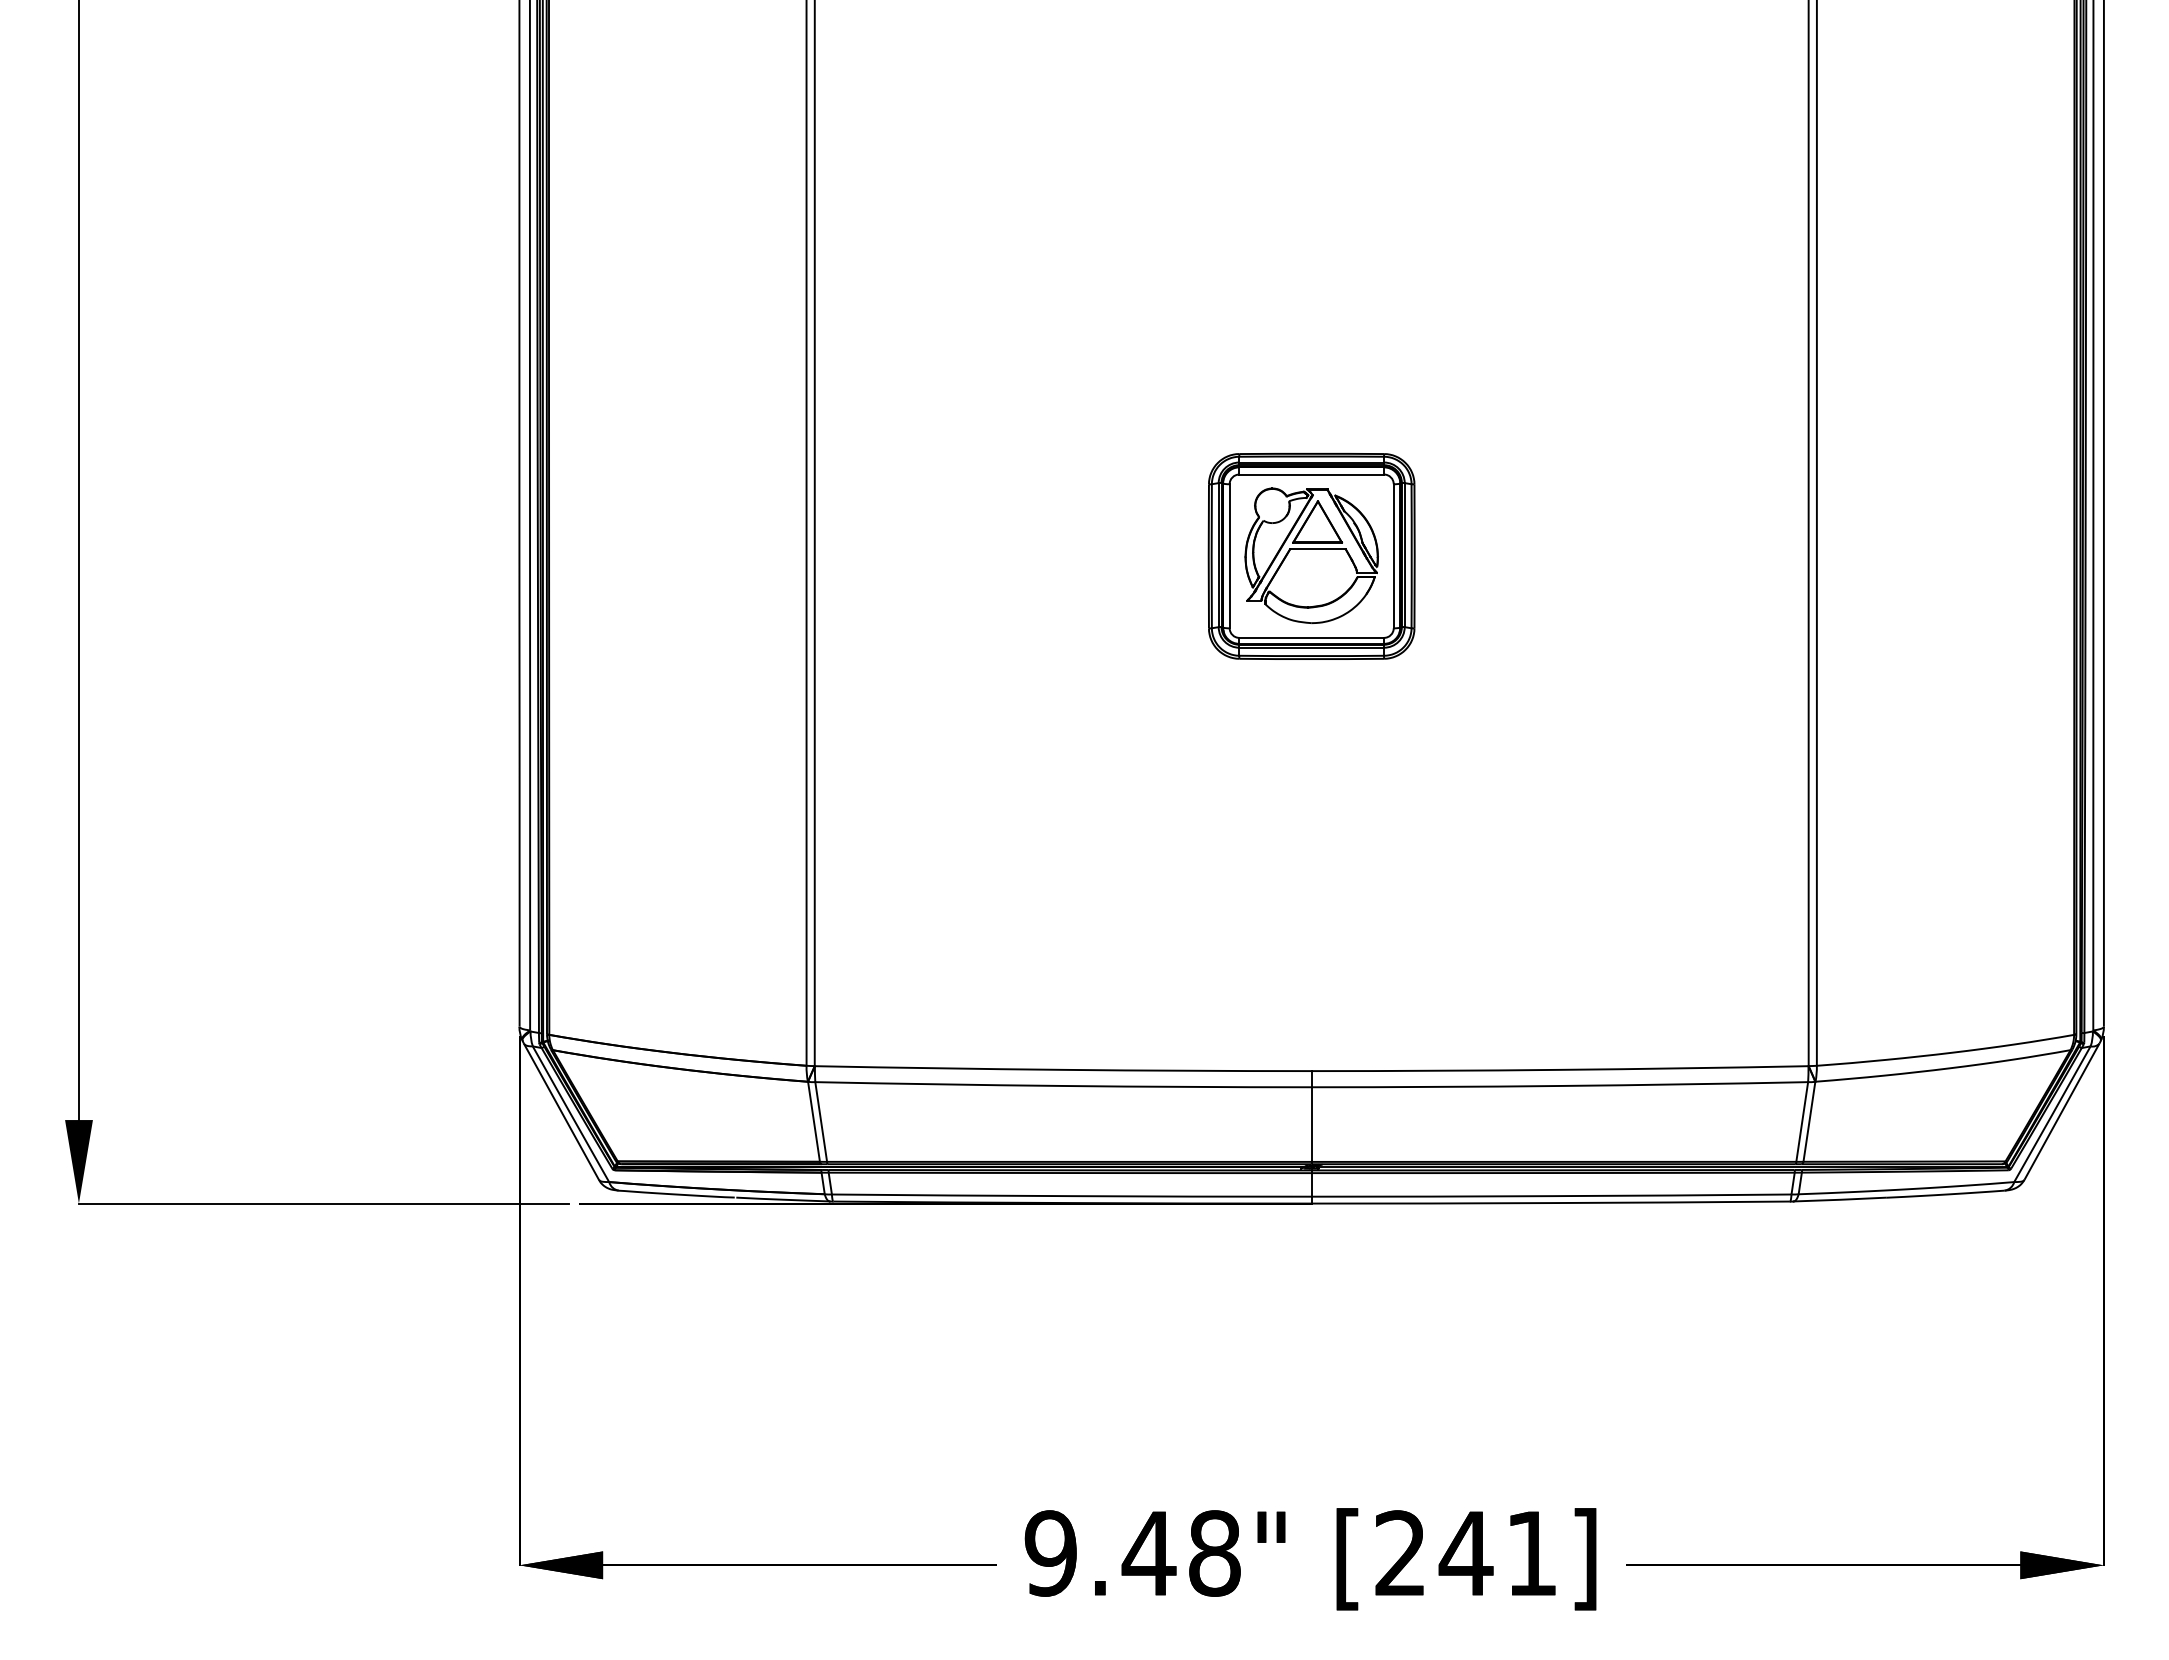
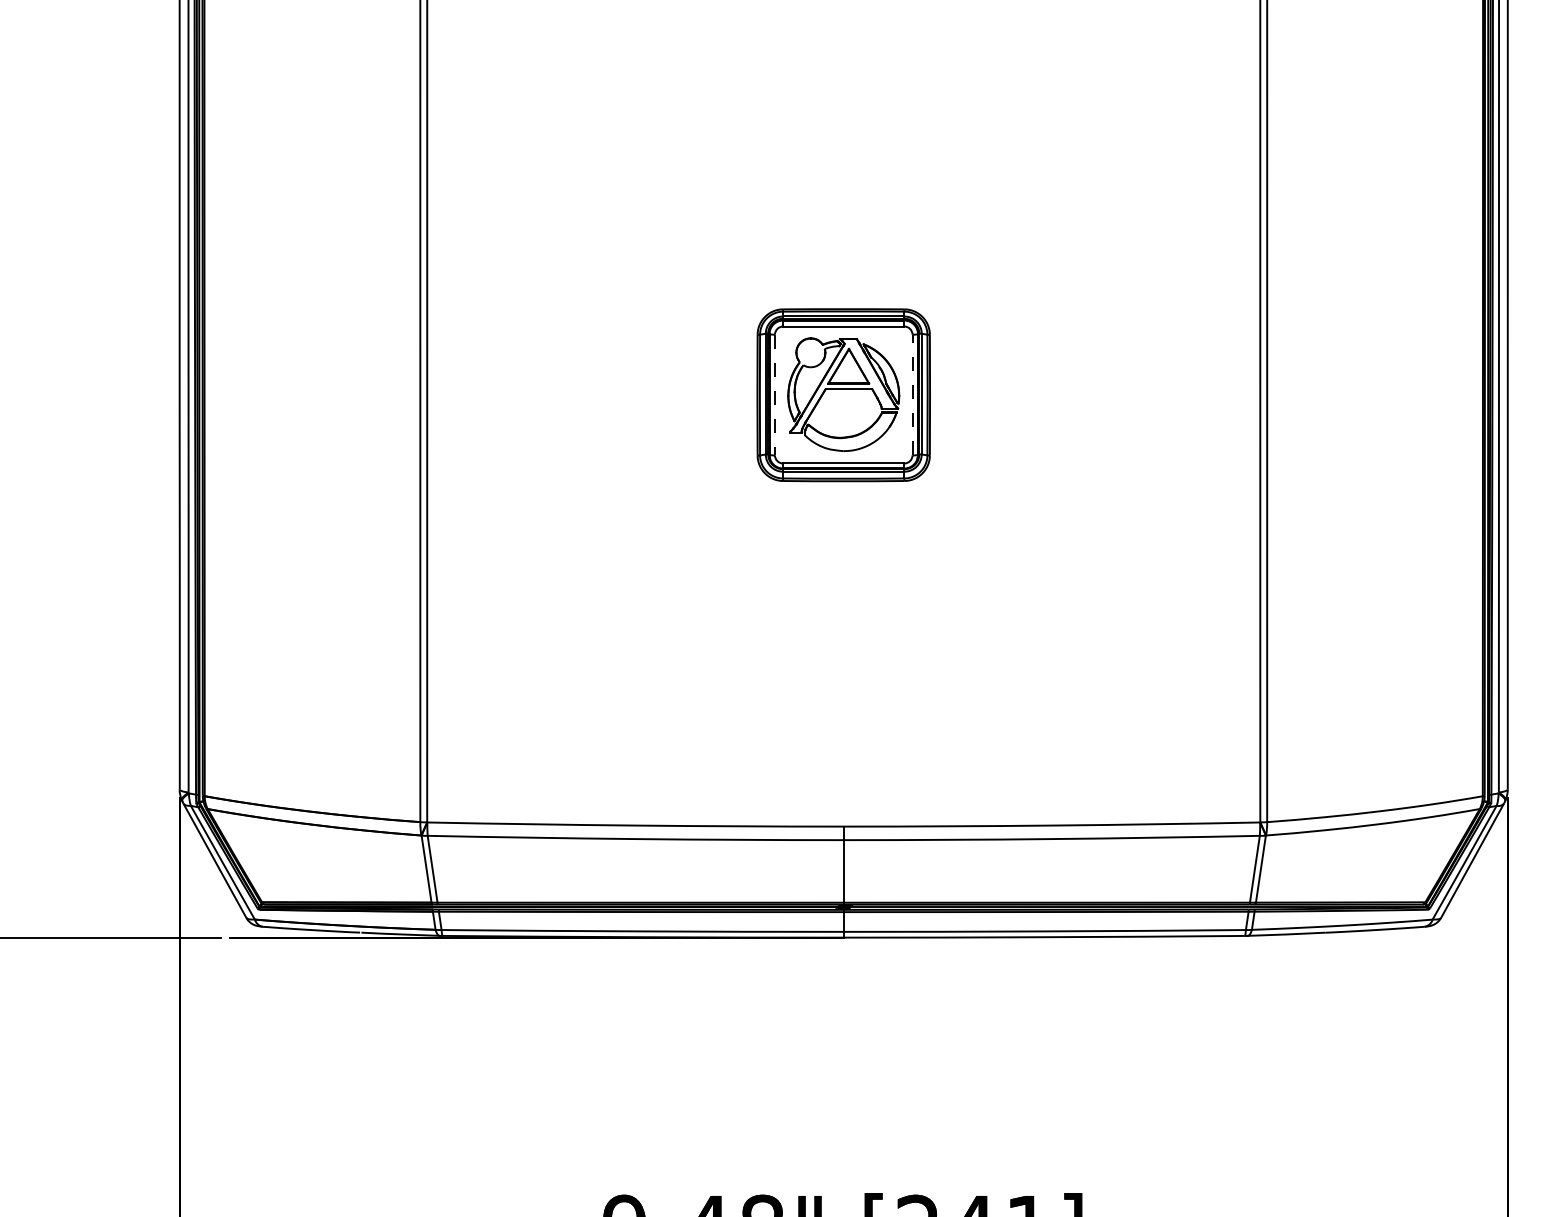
line: (1393, 555) -> (912, 394), solid -> dashed
line: (1229, 556) -> (774, 395), solid -> dashed

